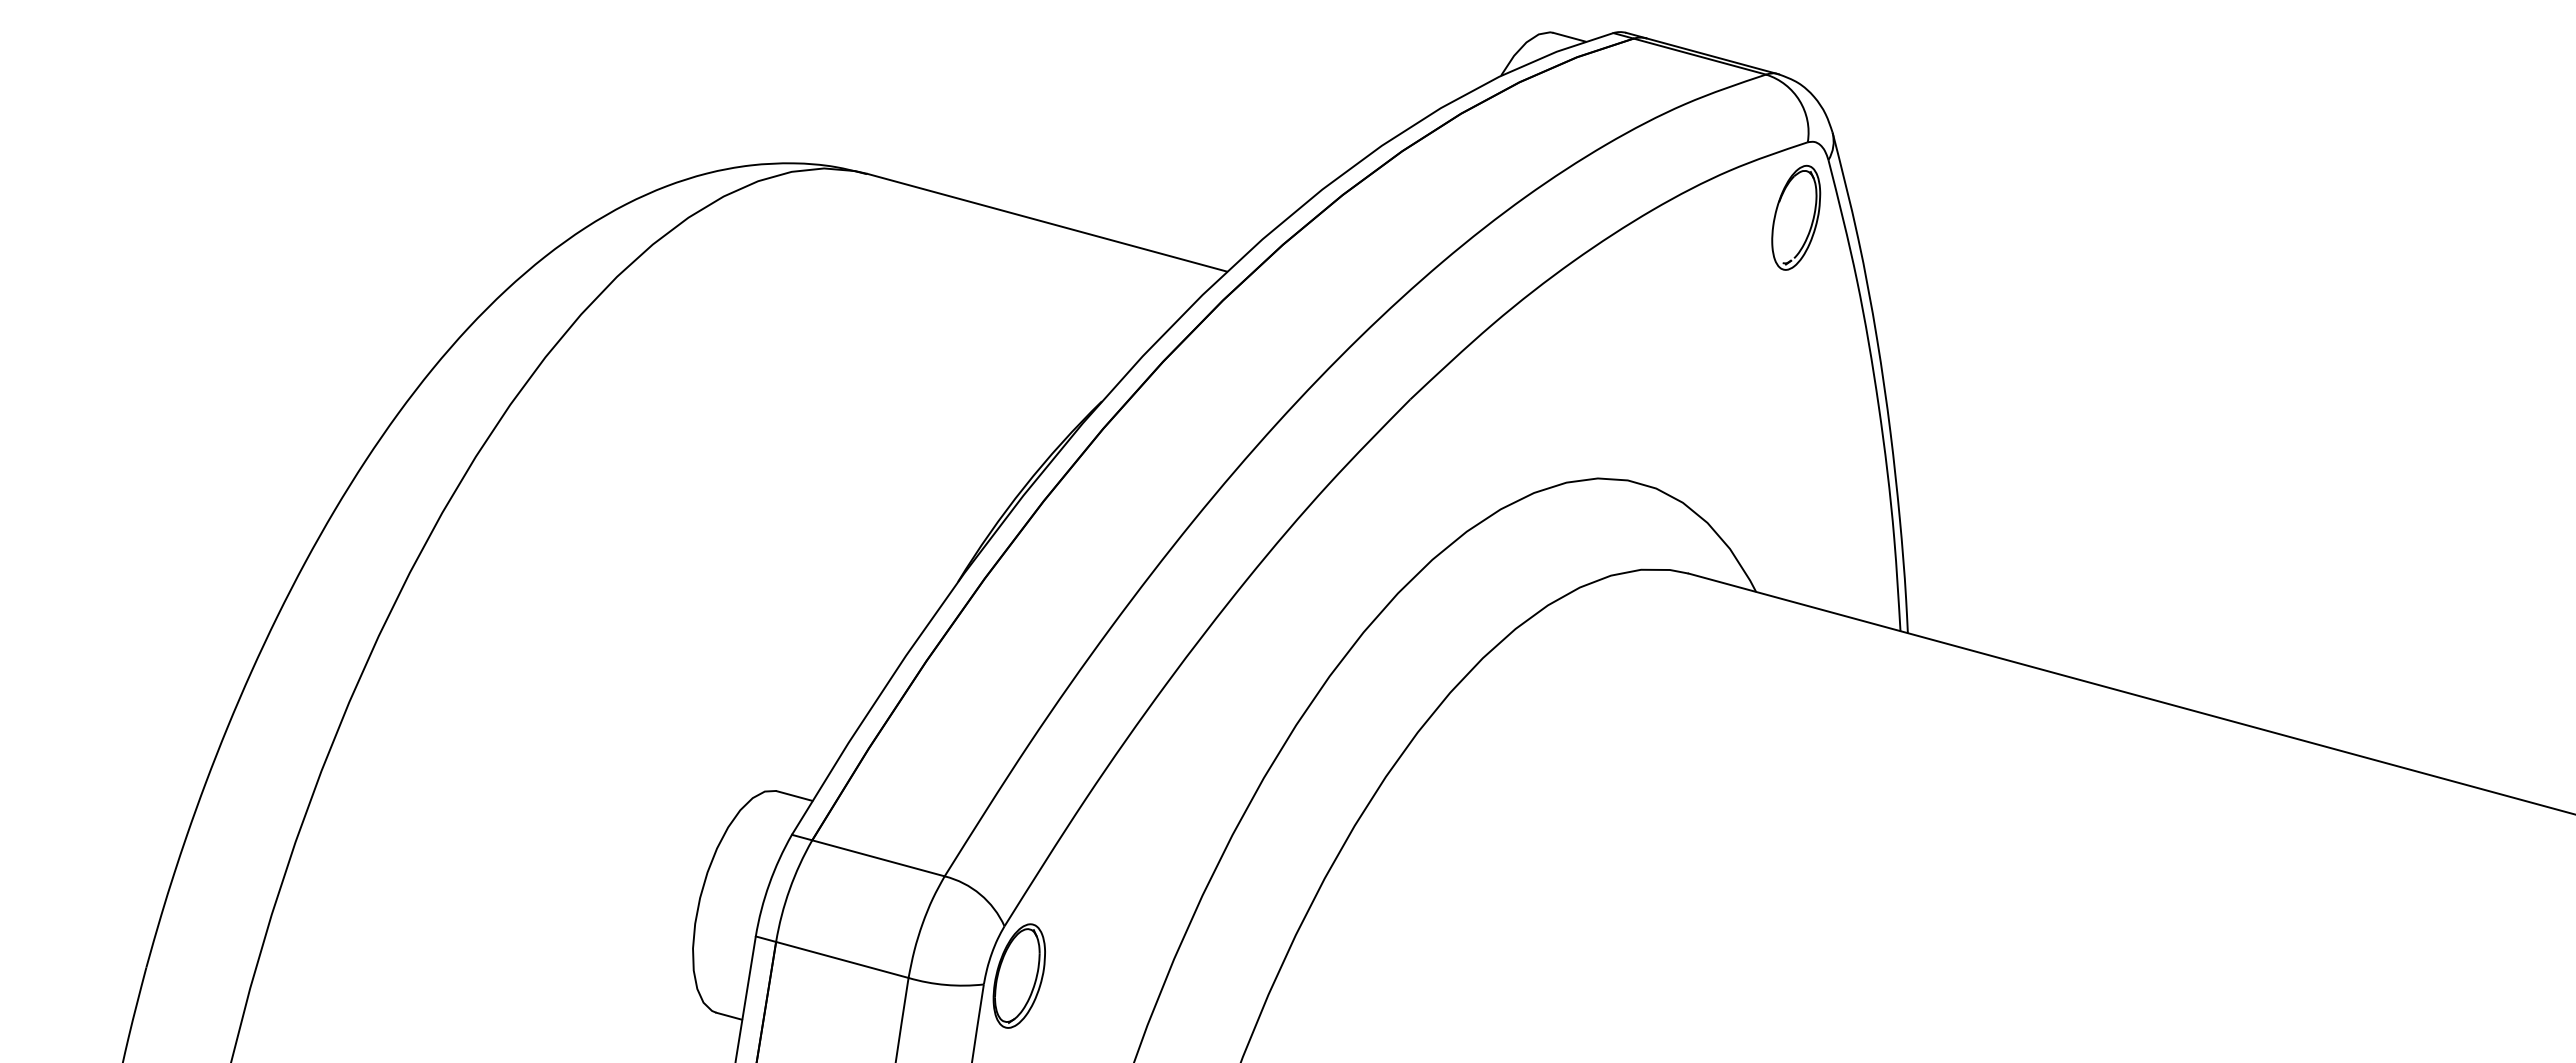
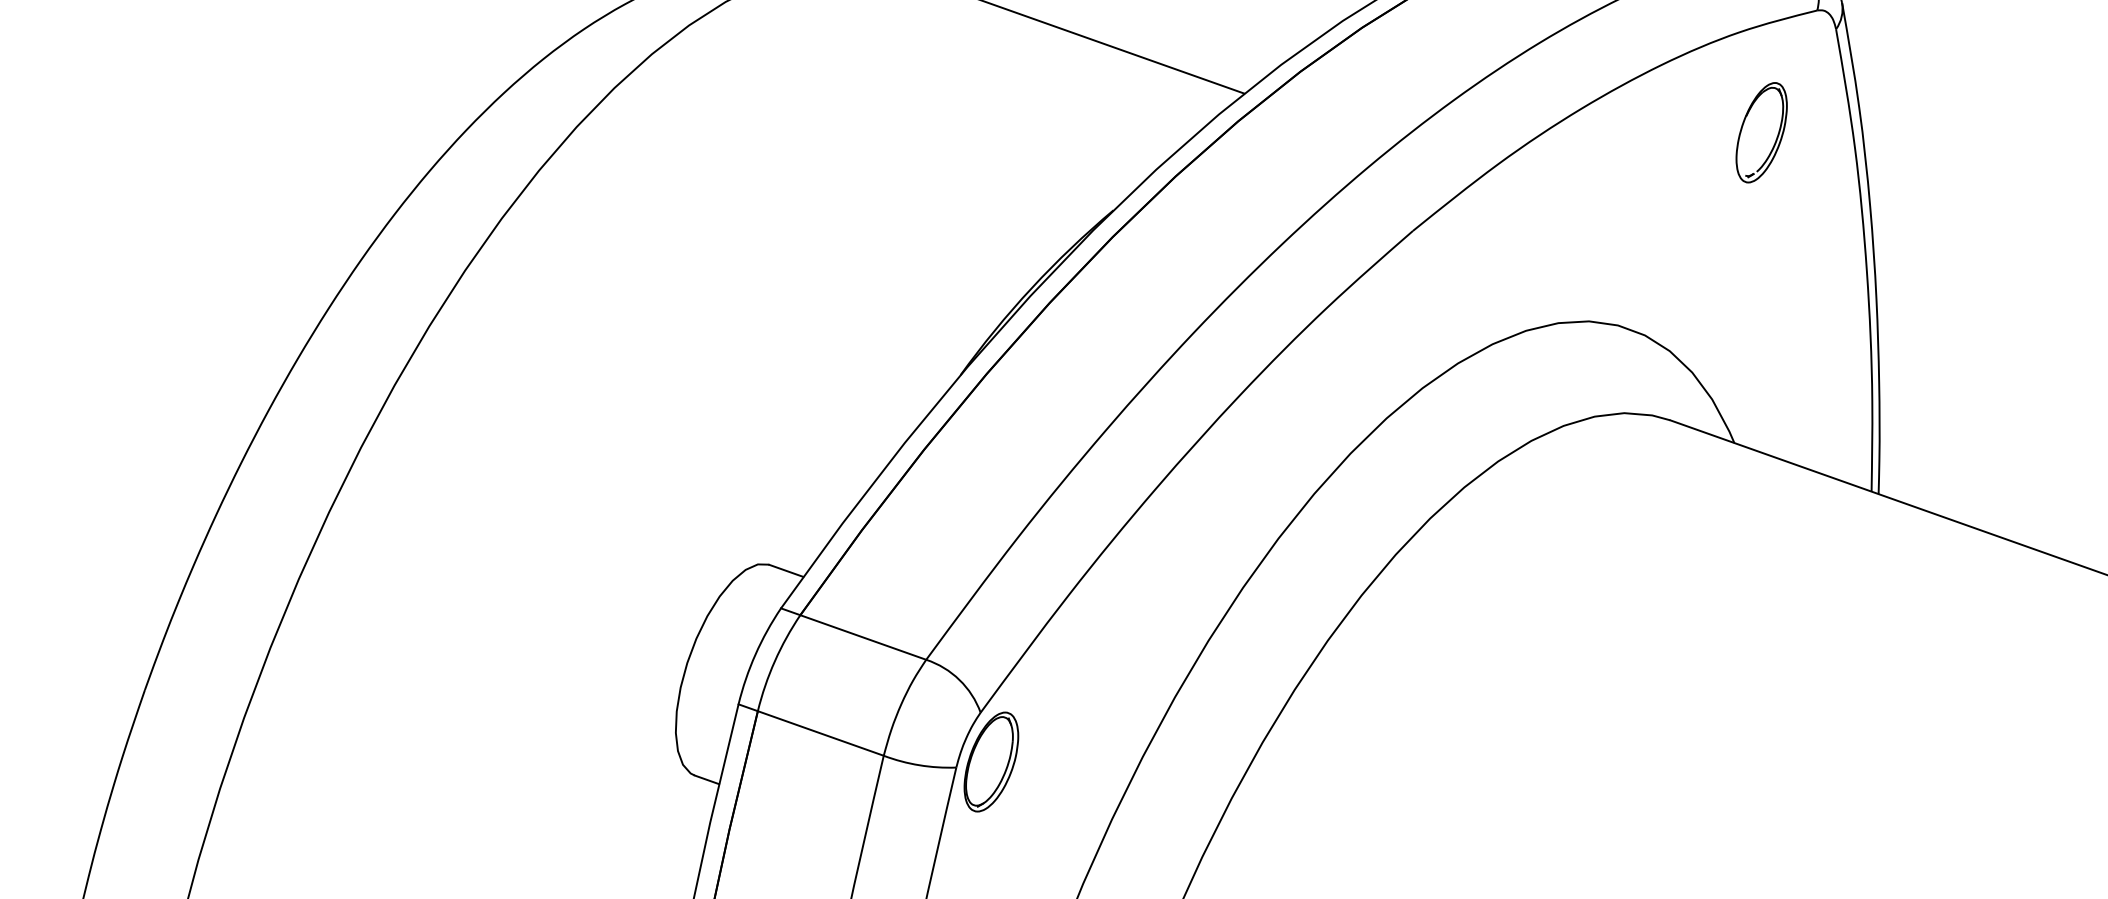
part: (1796, 217) -> (1761, 132), moved

